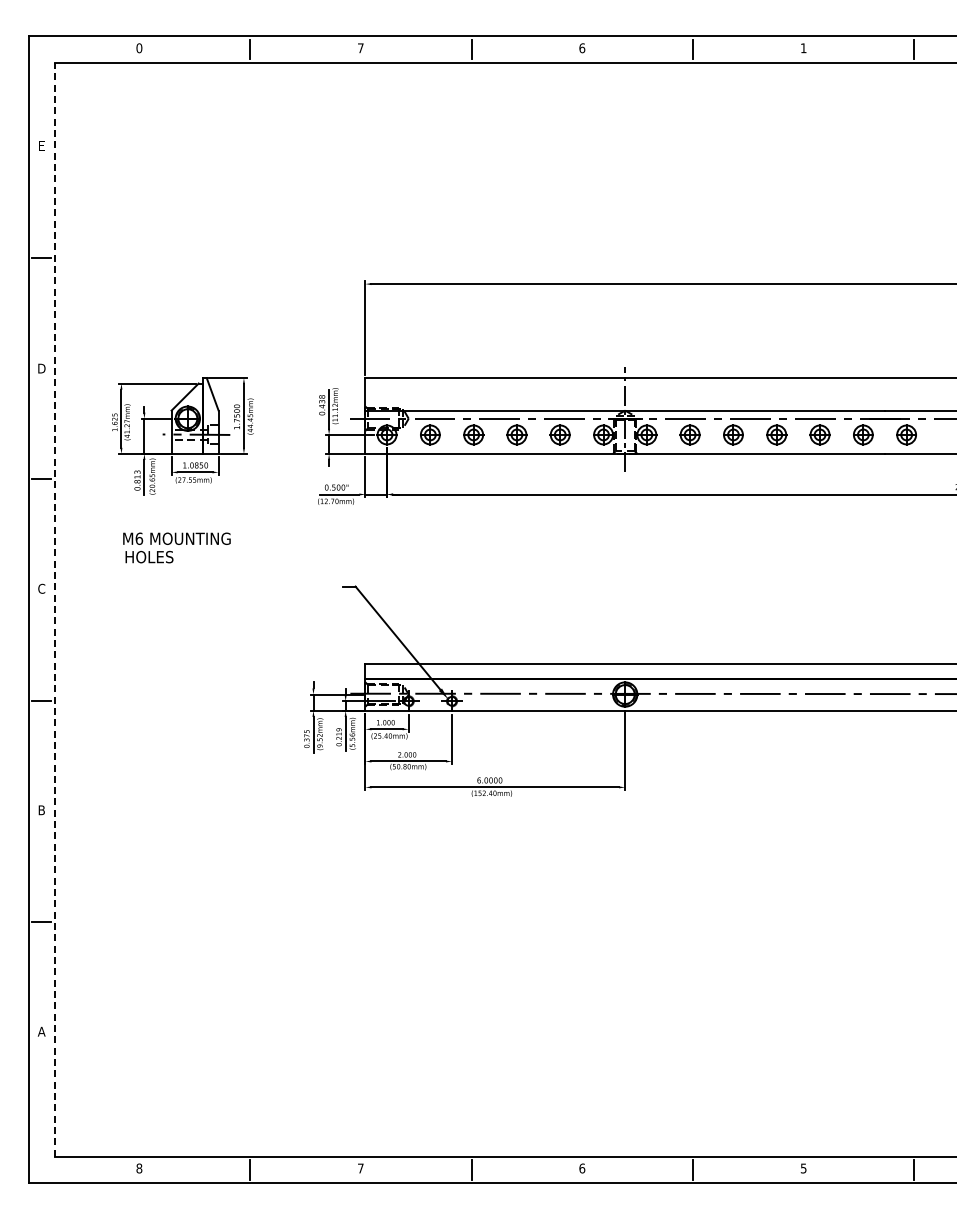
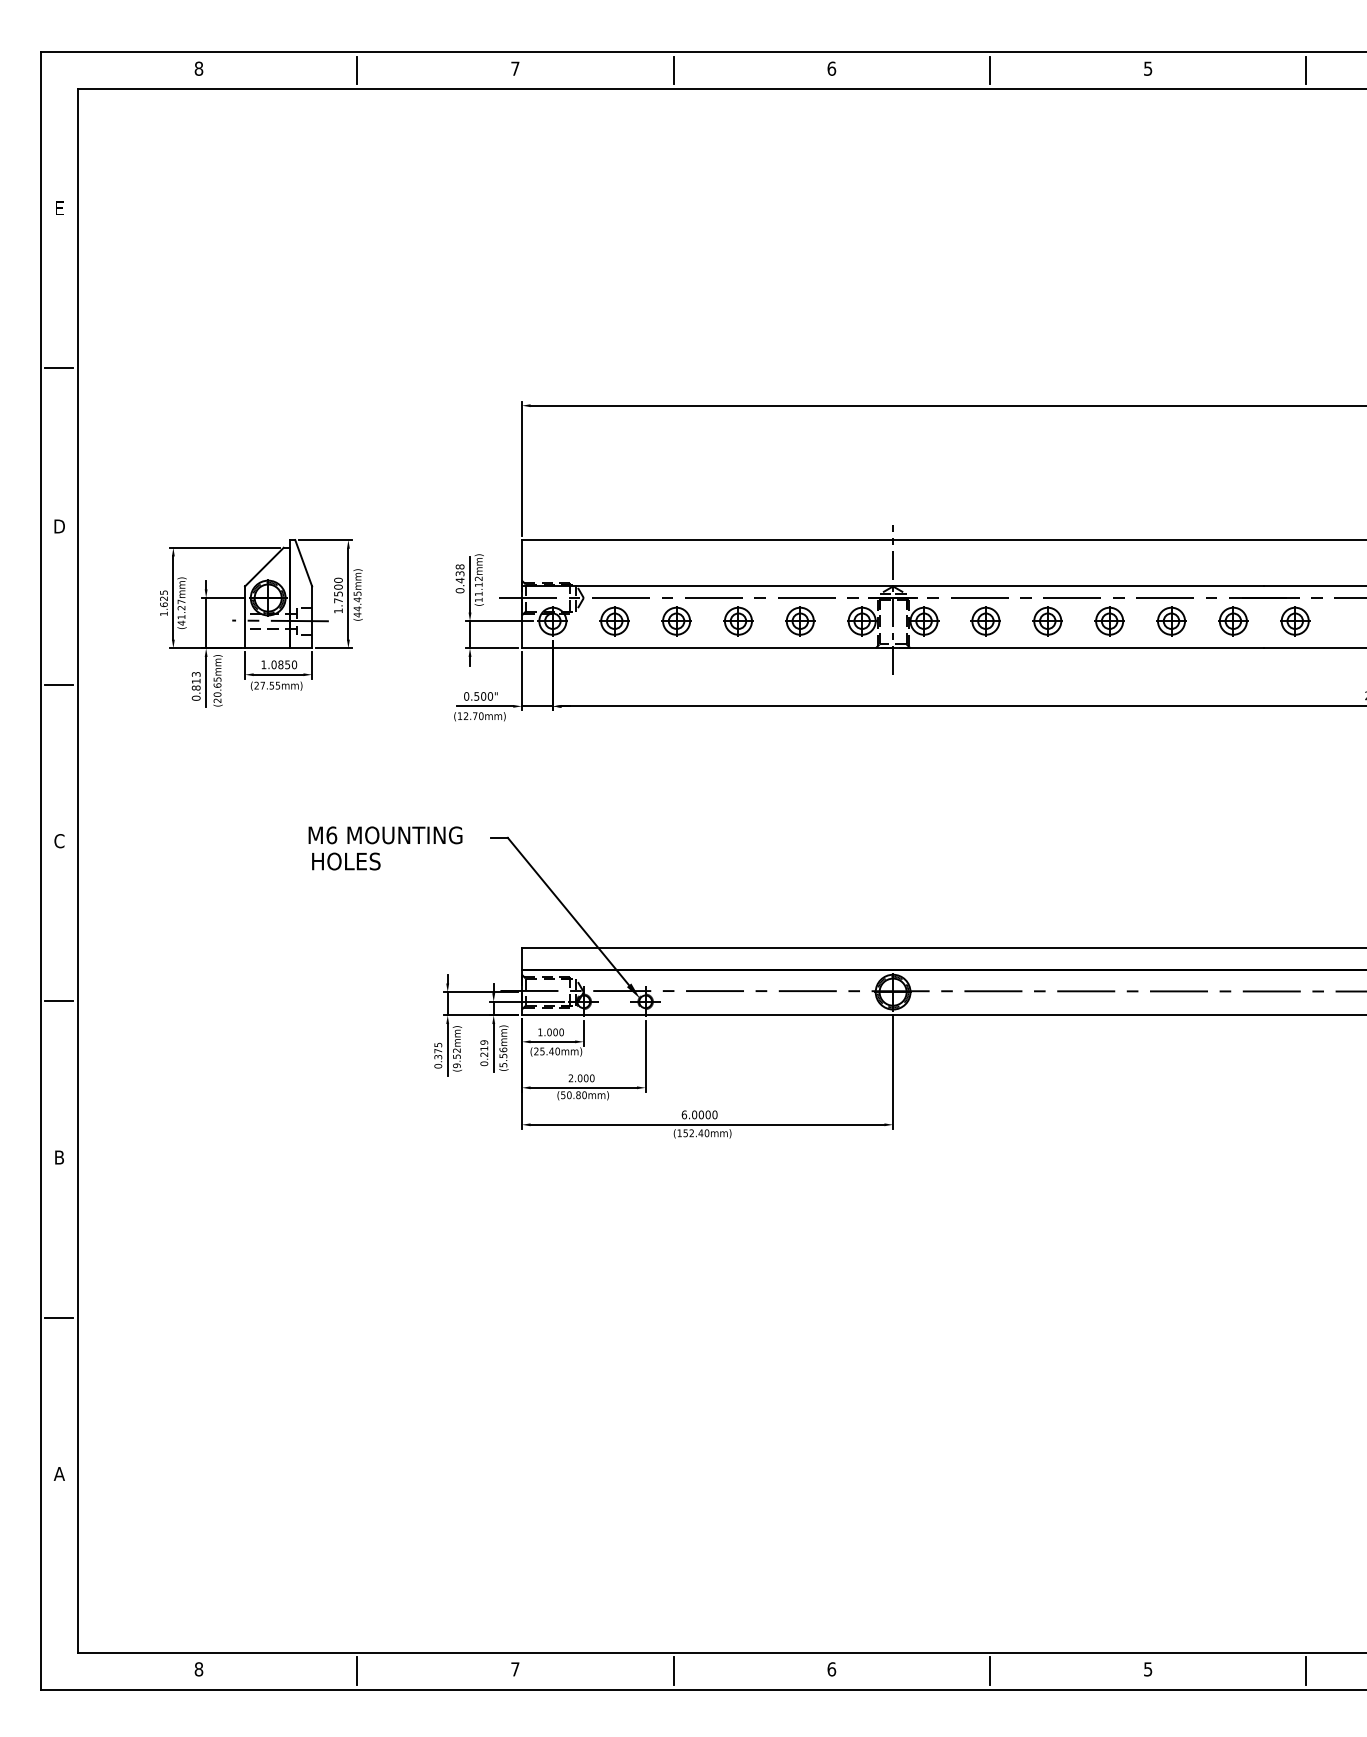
text: (139, 47) -> (199, 67), 0 -> 8
text: (803, 48) -> (1147, 69), 1 -> 5
text: (176, 547) -> (384, 847), moved
line: (54, 609) -> (77, 870), dashed -> solid

